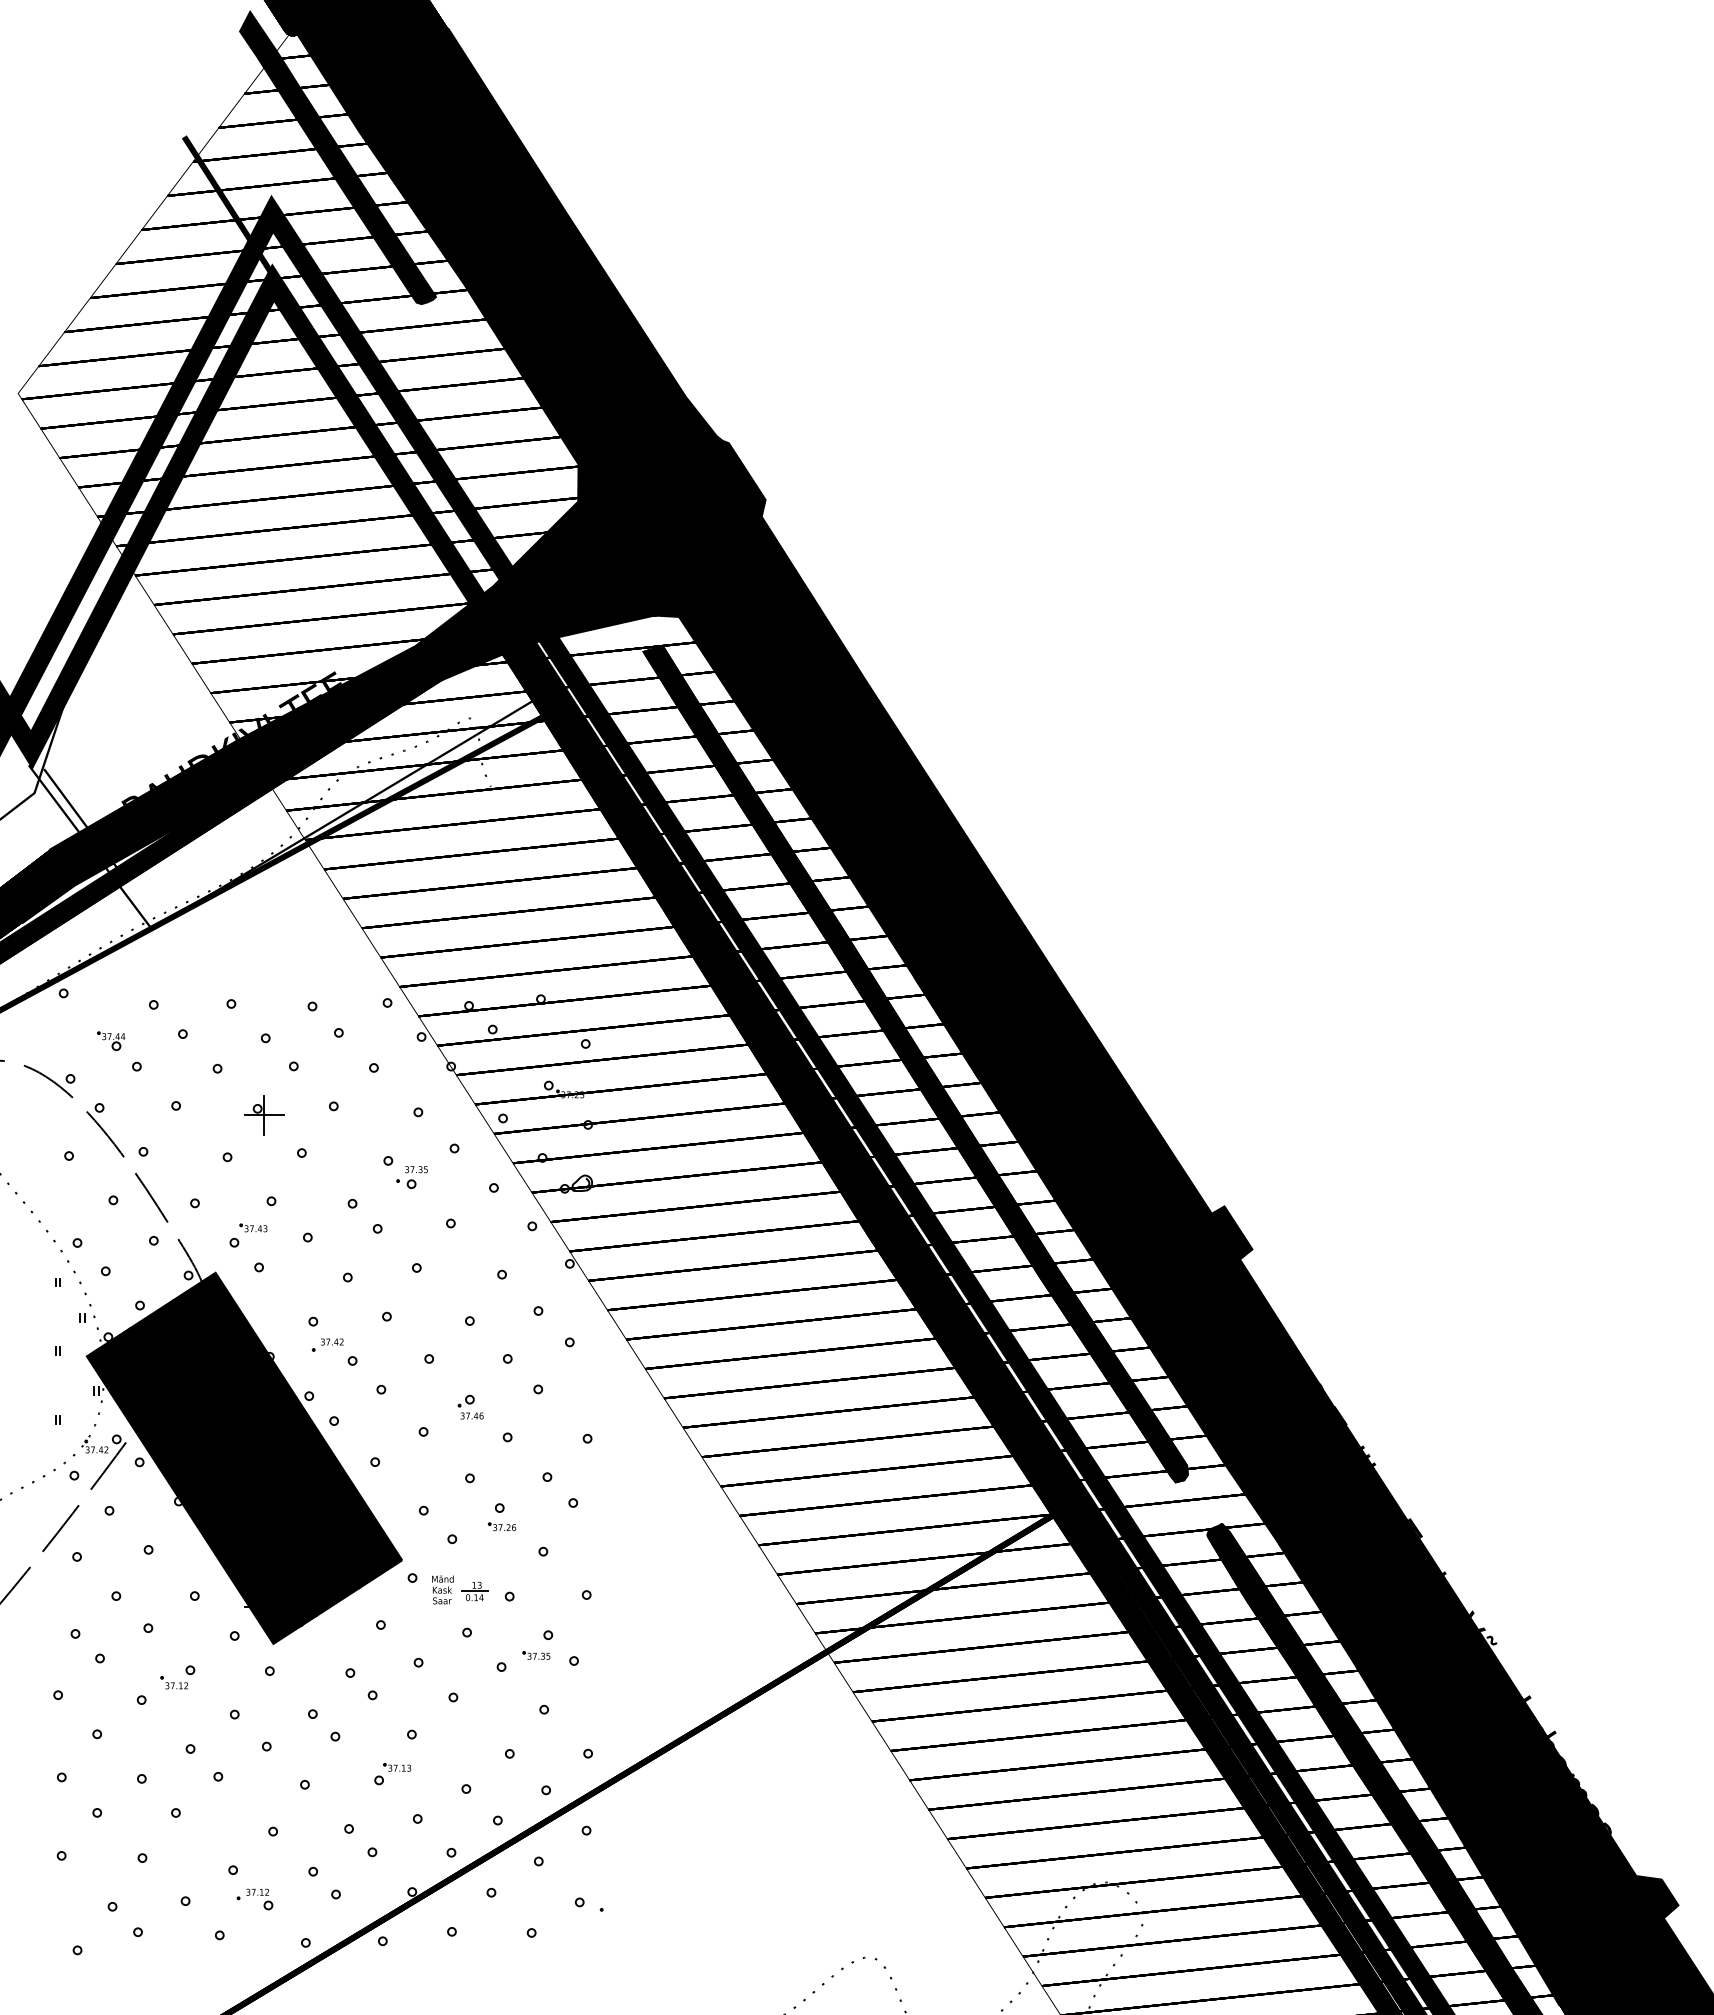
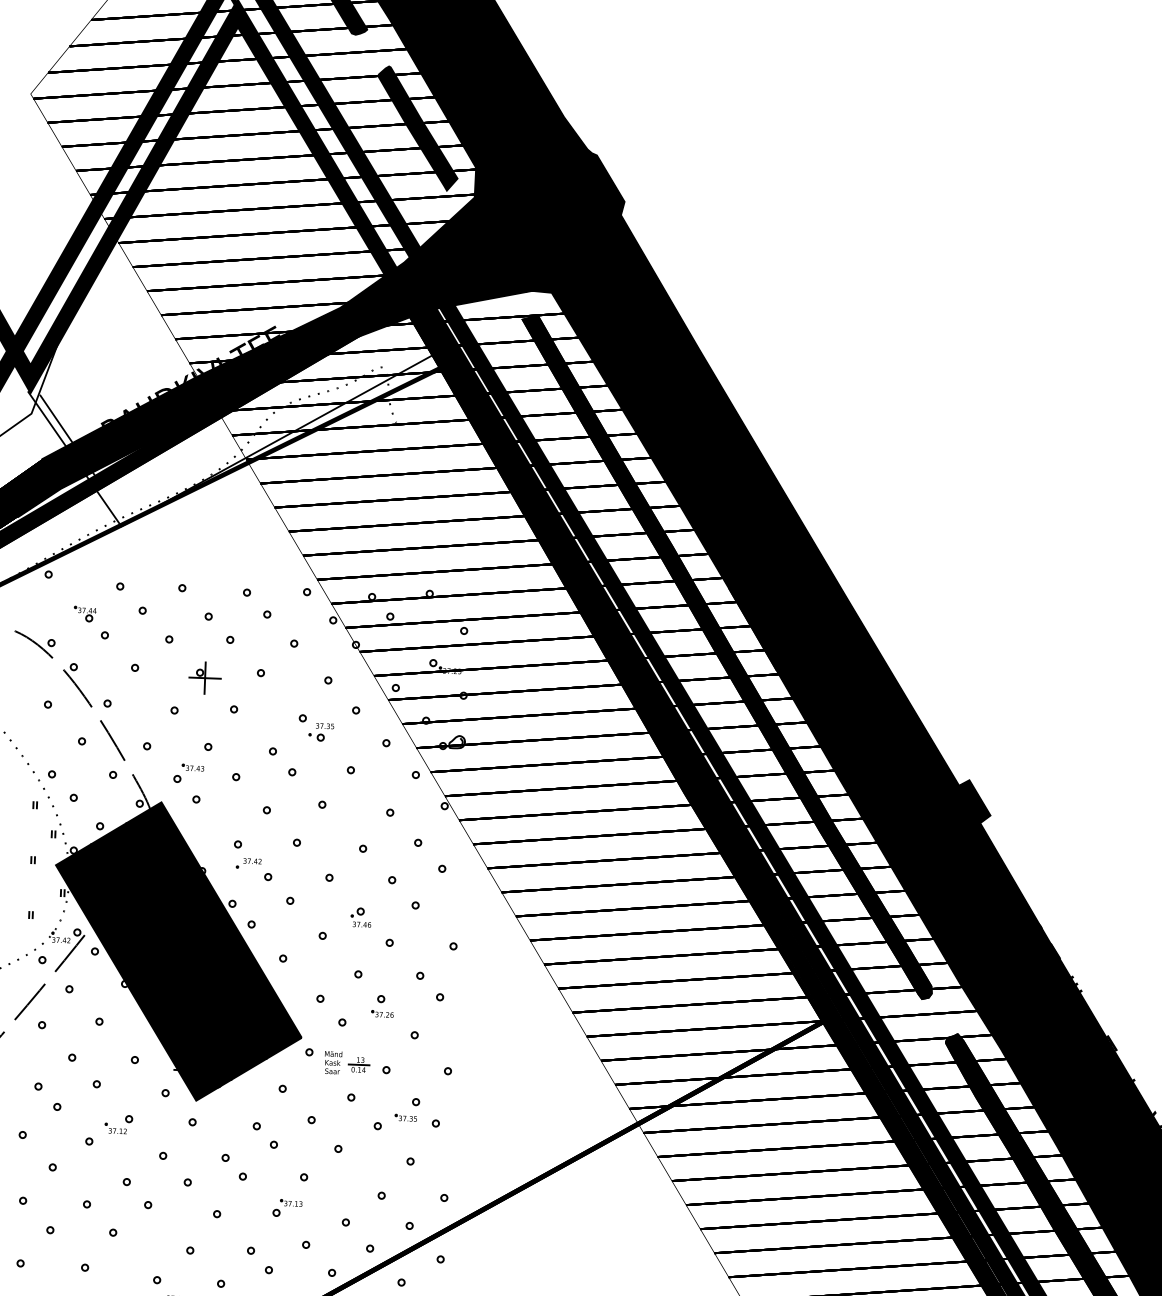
fill: (503, 418) -> (417, 128), added

